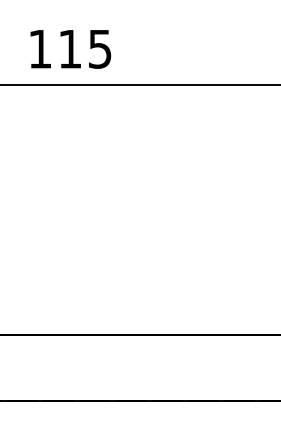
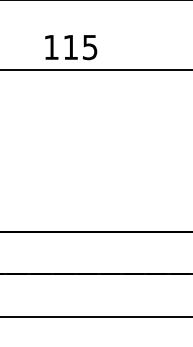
text: (71, 49) -> (71, 47), moved

